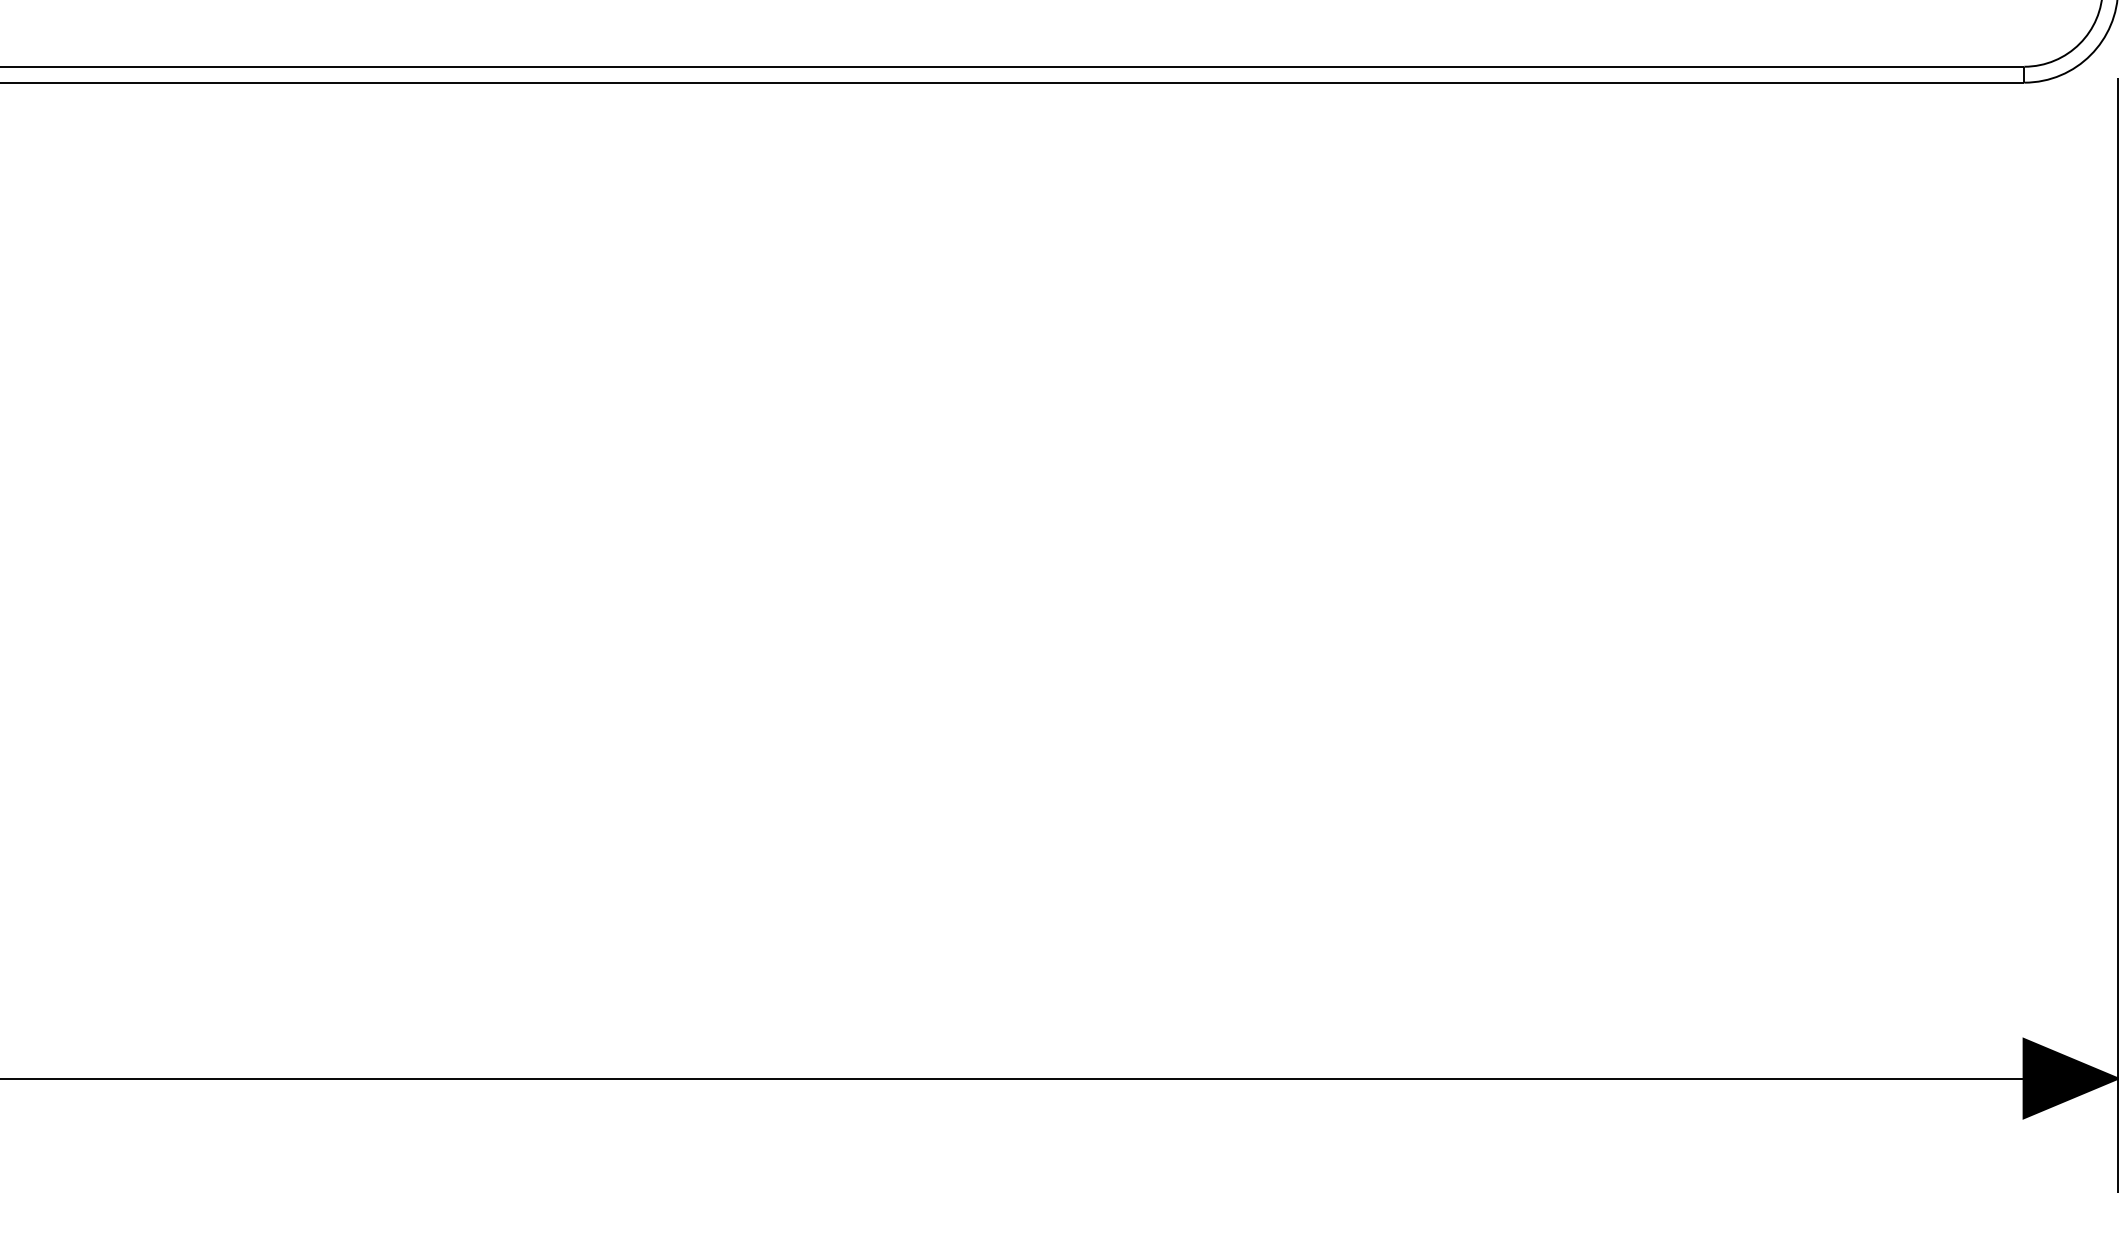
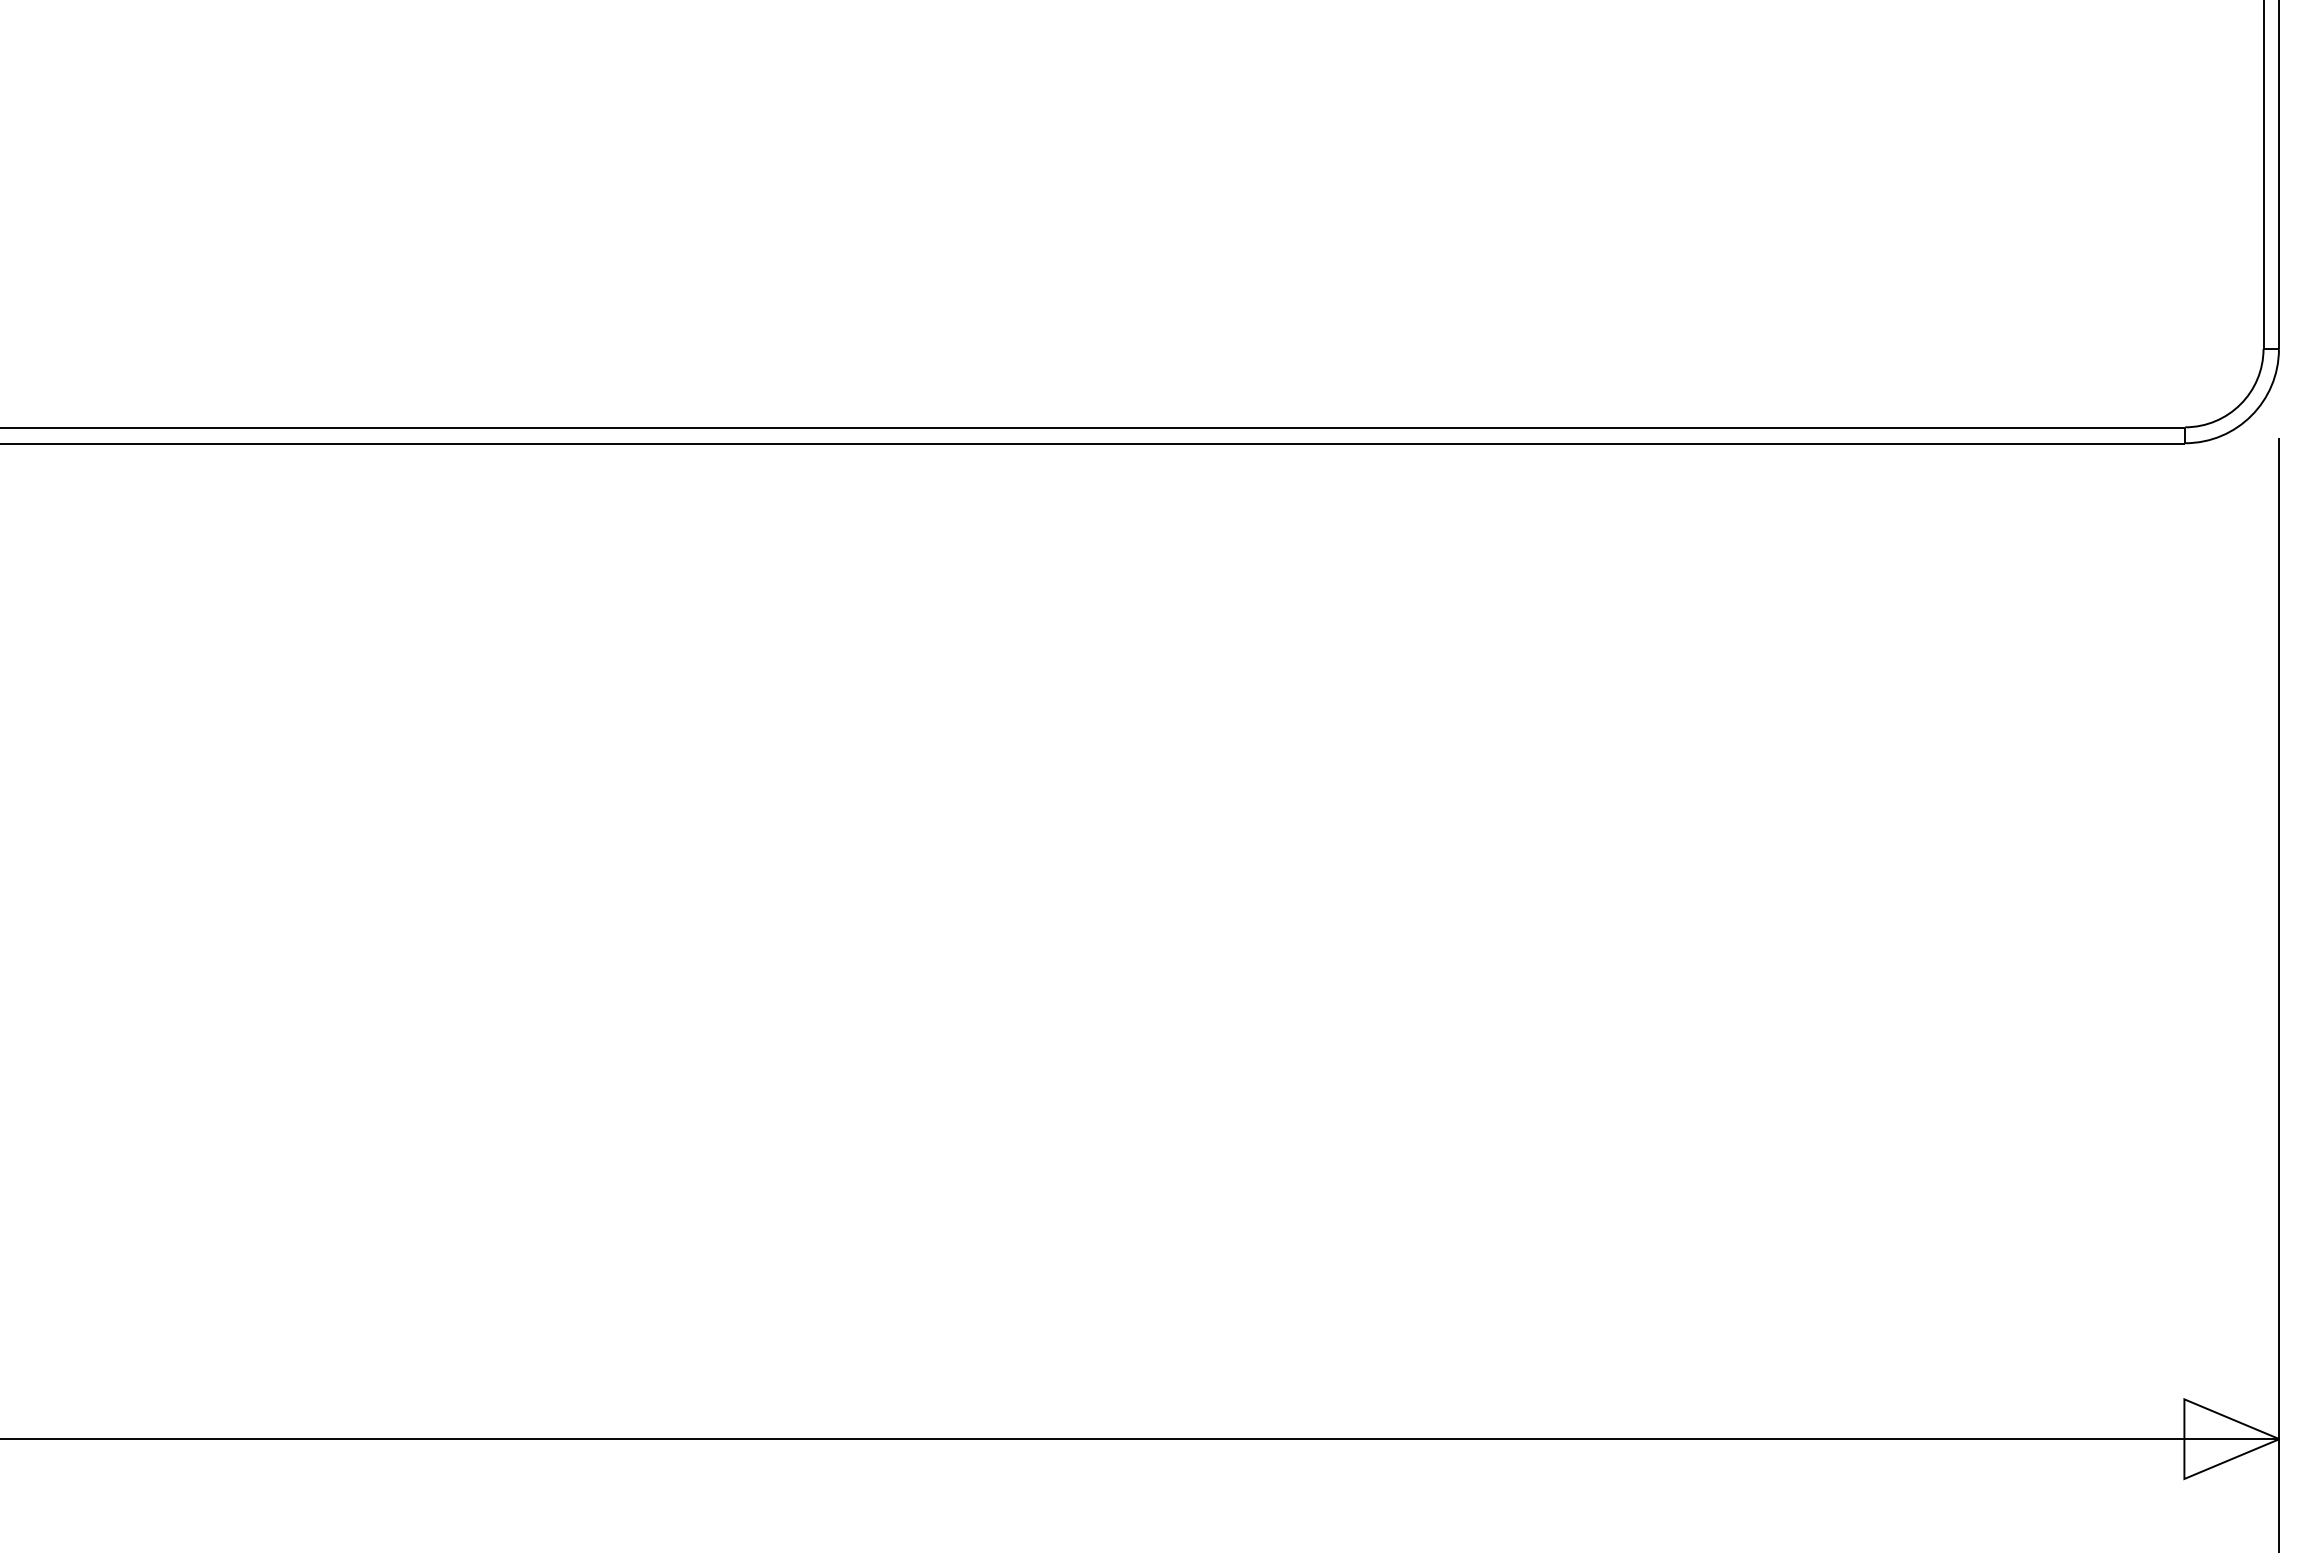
fill: (2070, 1077) -> (2231, 1438), removed

